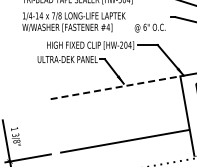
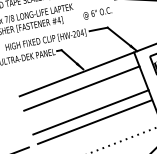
line: (116, 87) -> (77, 74), dashed -> solid
line: (118, 103) -> (82, 88), added
line: (122, 129) -> (90, 111), added

